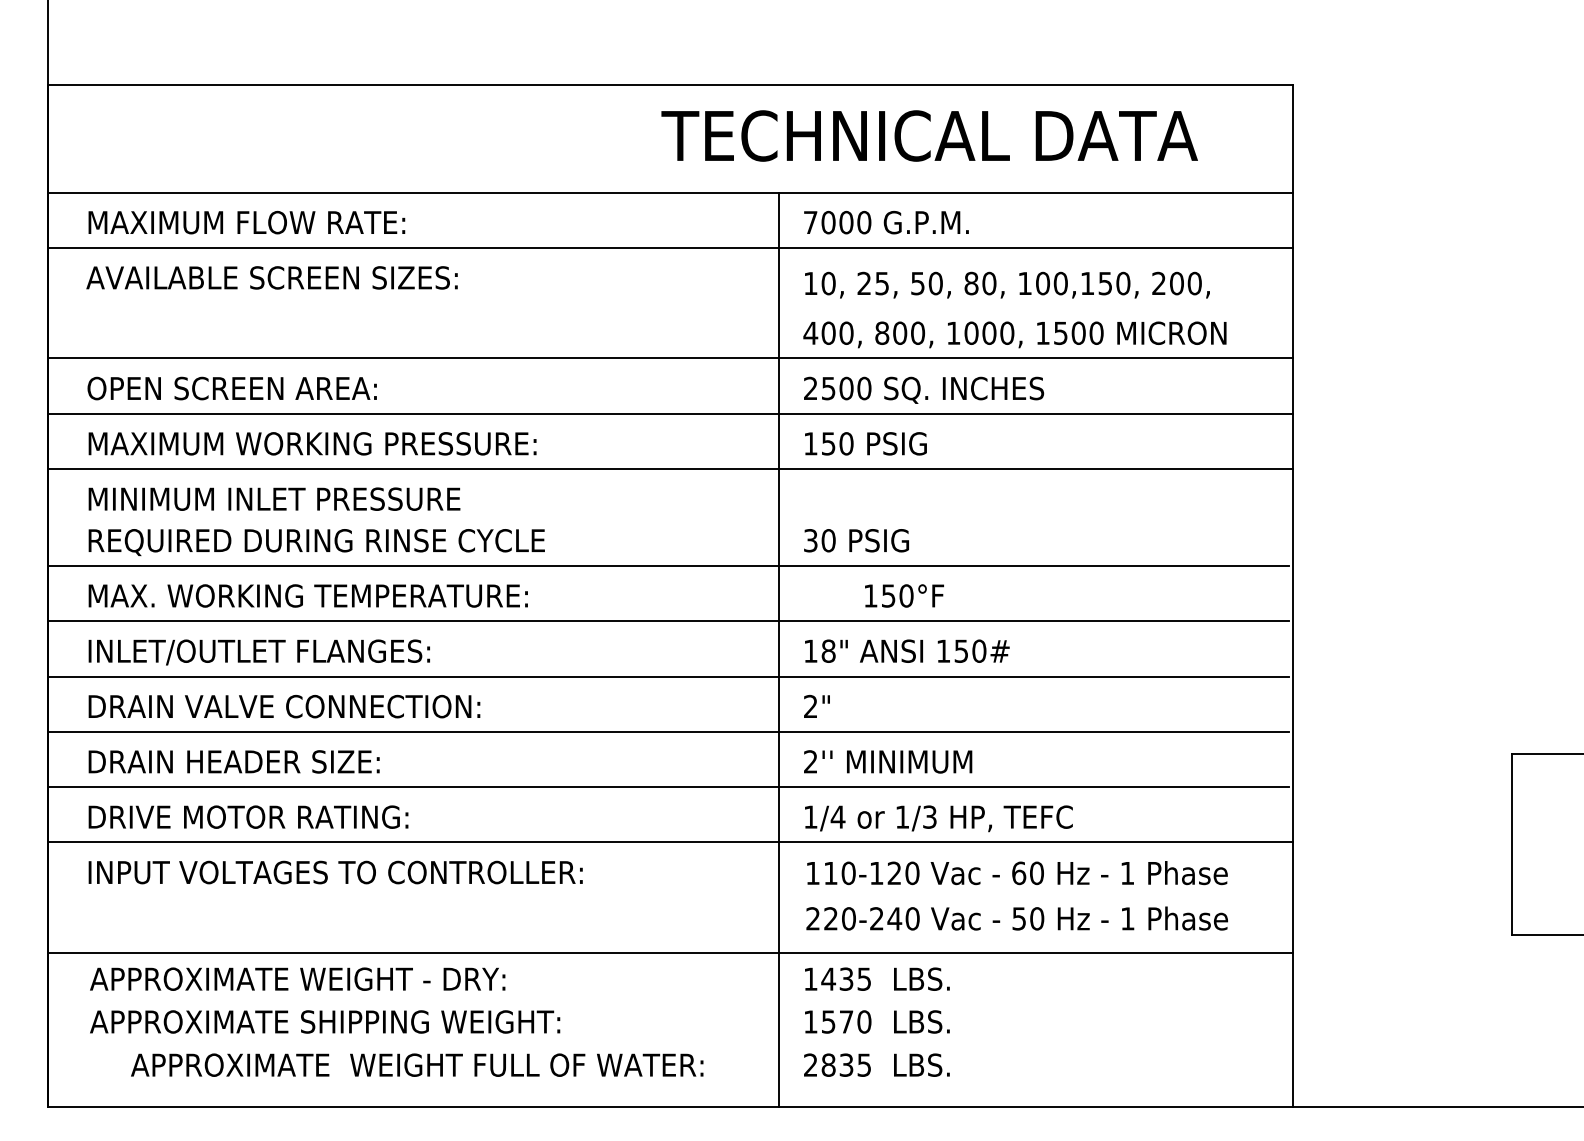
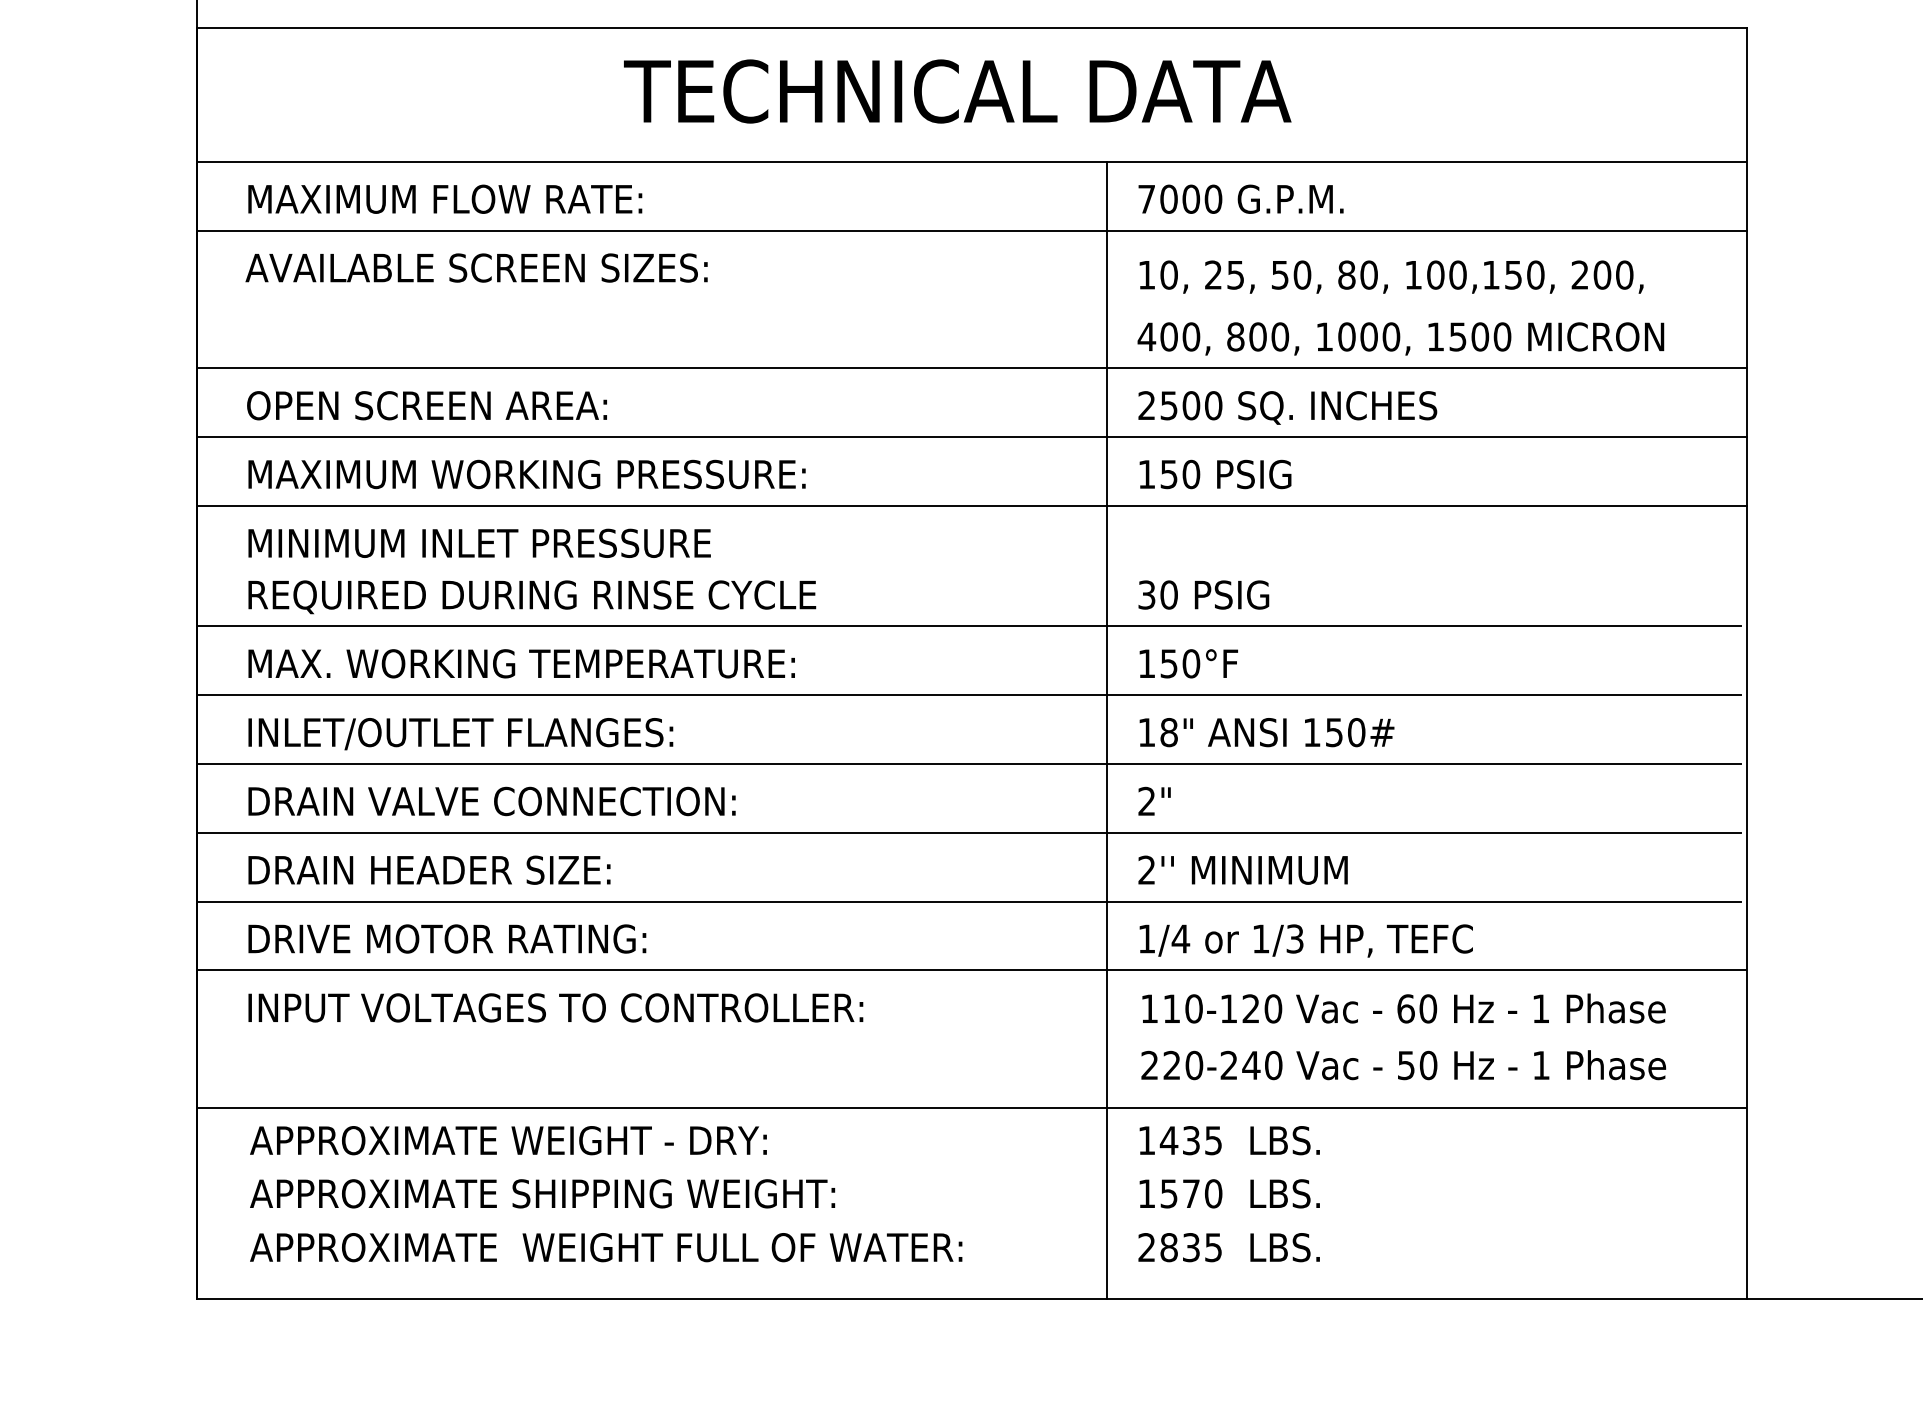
text: (929, 135) -> (957, 90), moved
text: (904, 595) -> (1188, 663), moved
text: (417, 1064) -> (606, 1246), moved

